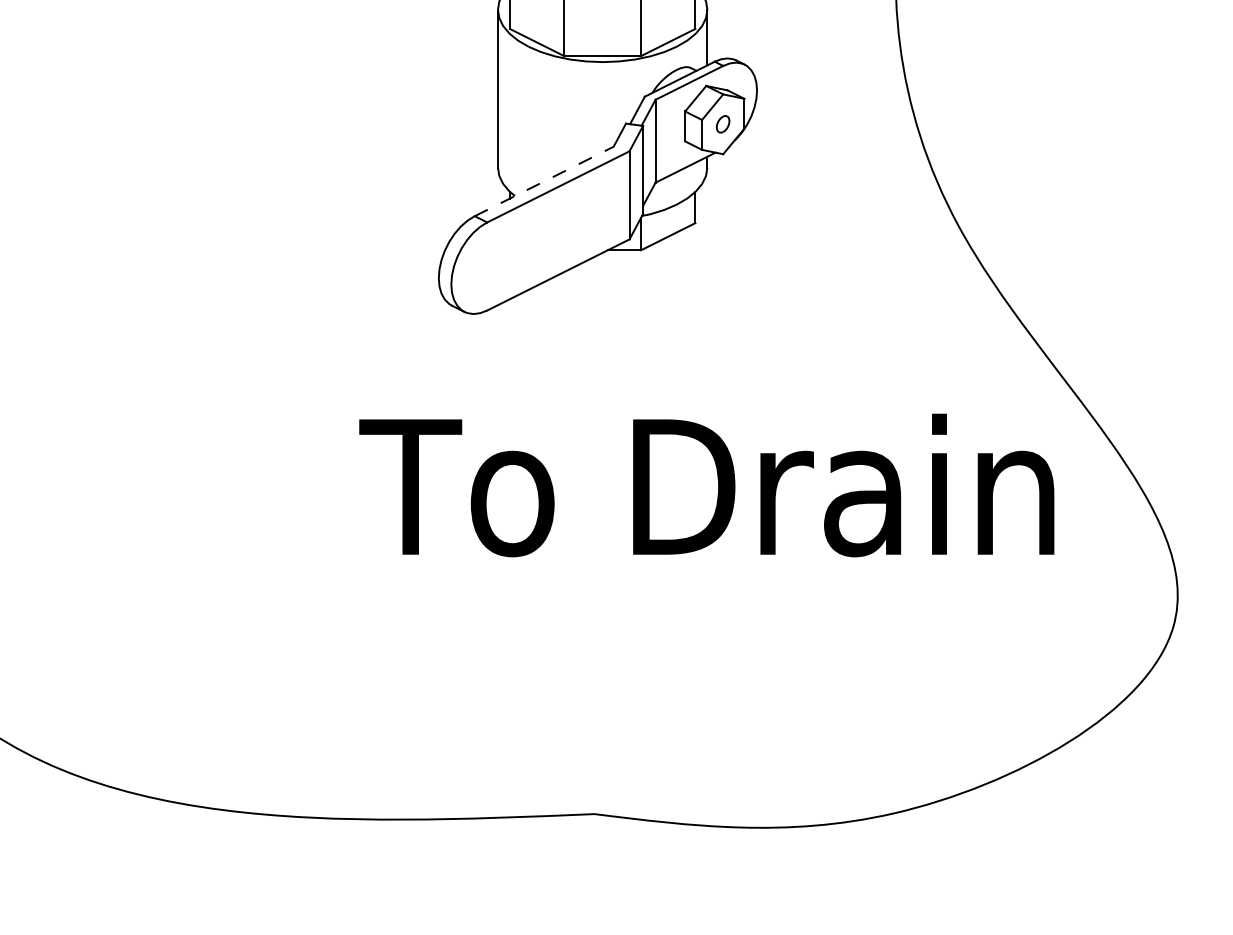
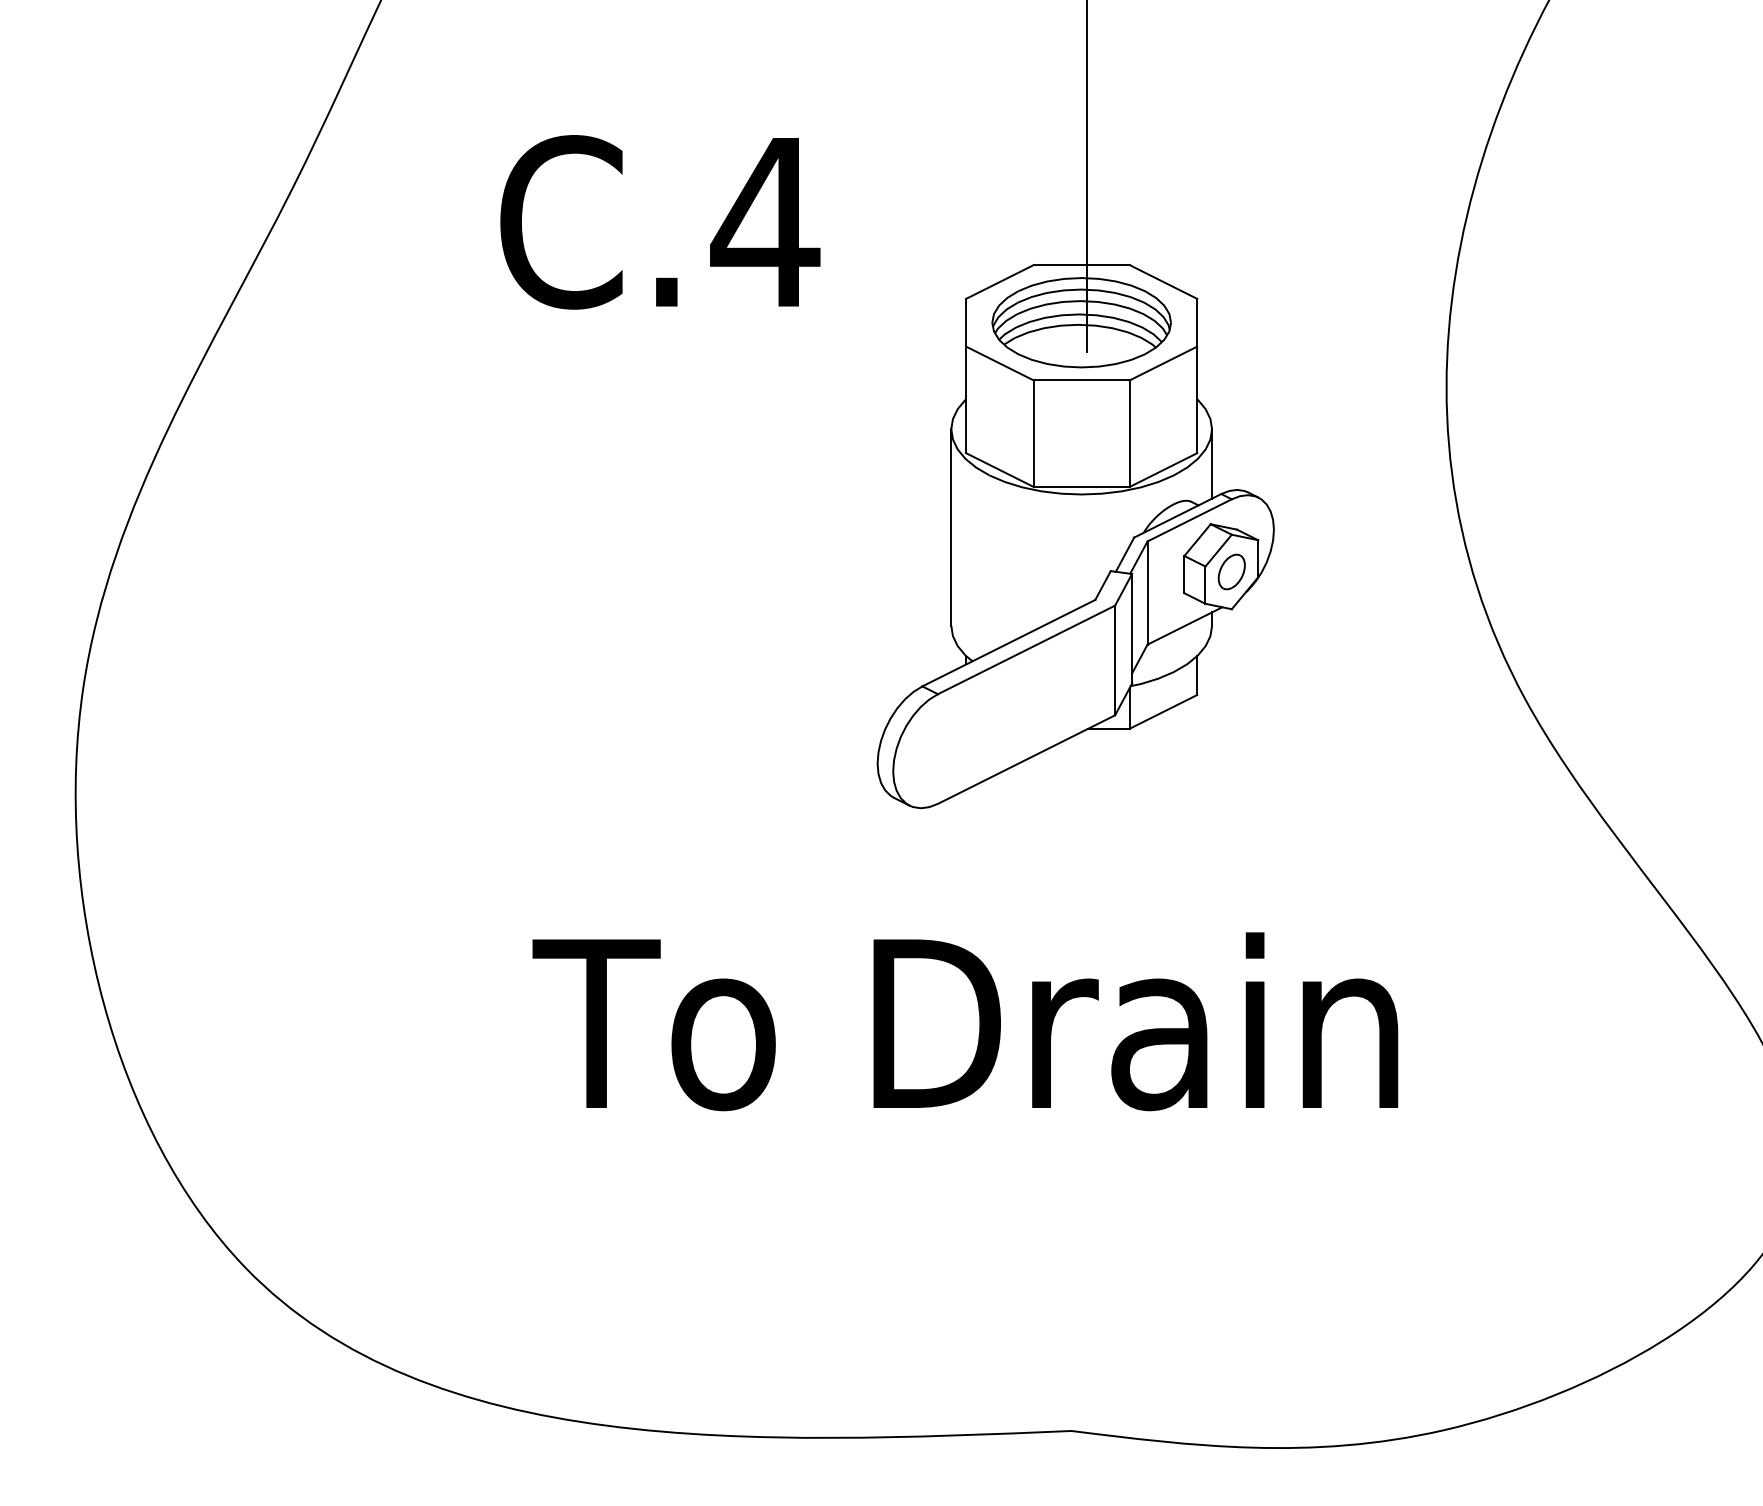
part: (722, 123) -> (1231, 571), size x1.67
line: (543, 181) -> (1008, 643), dashed -> solid
text: (706, 485) -> (965, 1021), moved

